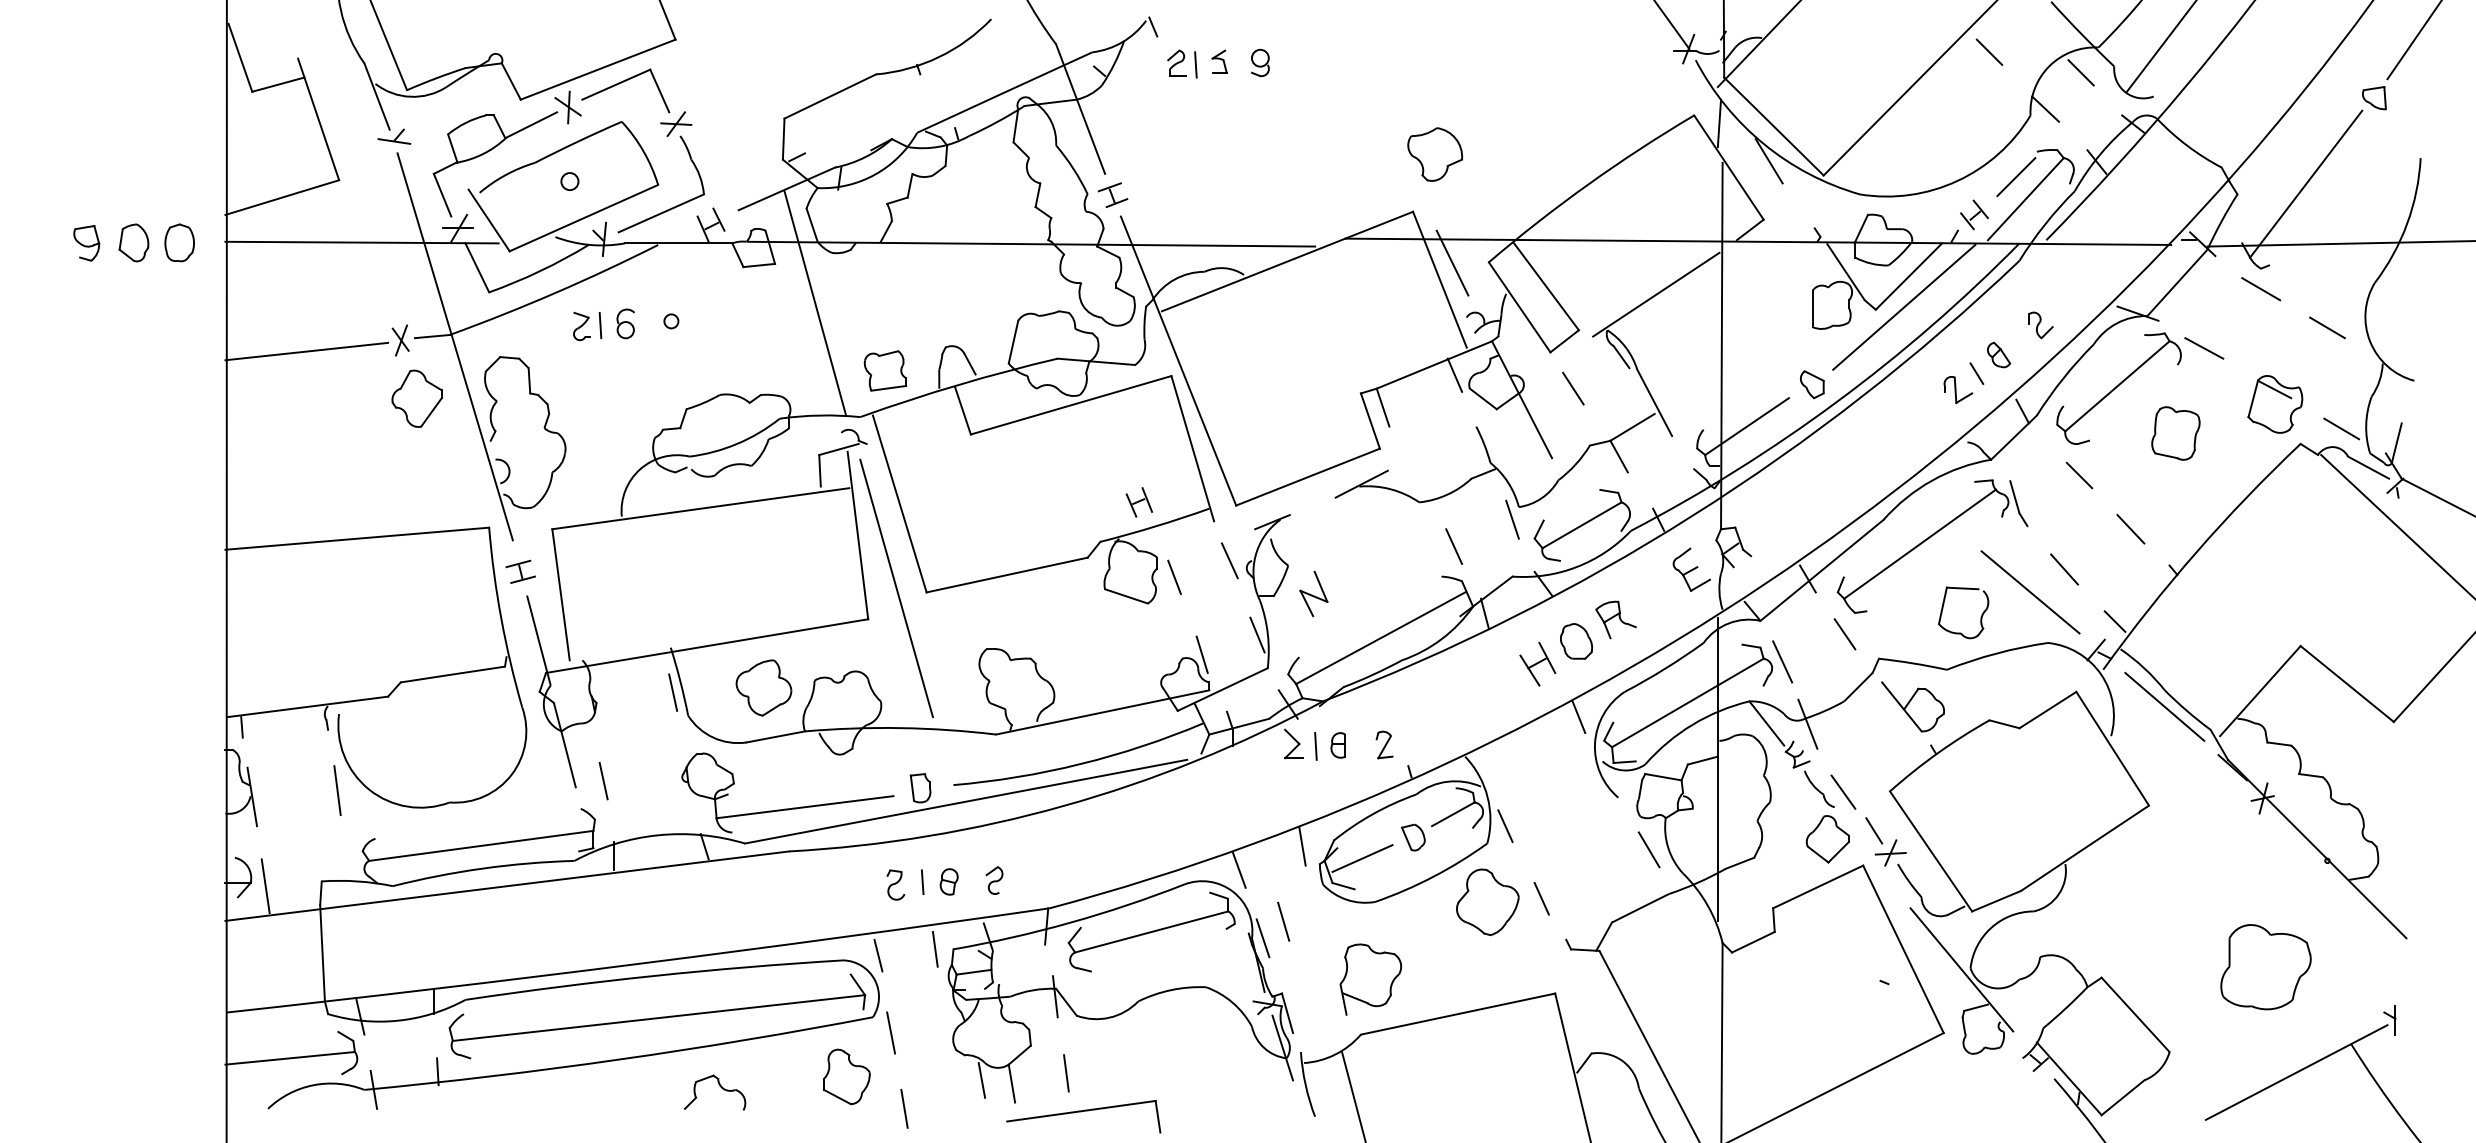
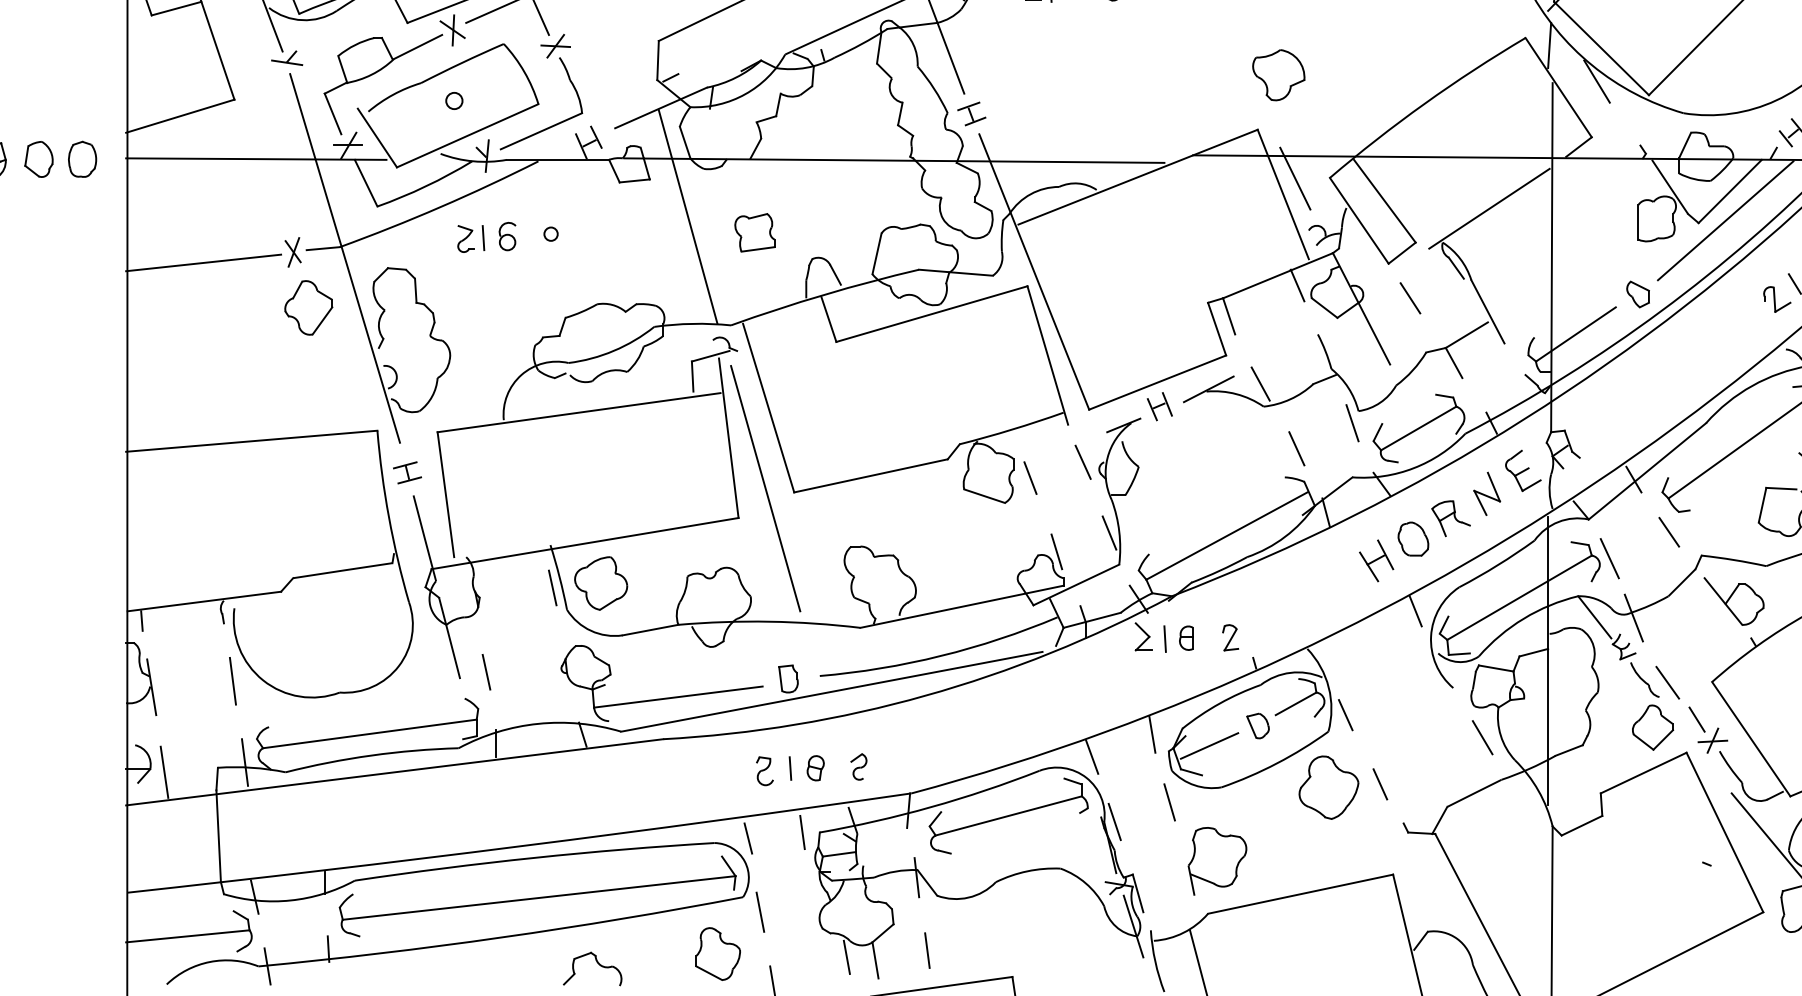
part: (885, 370) -> (755, 232), moved
line: (1415, 478) -> (1260, 383), added
part: (1138, 502) -> (1159, 406), moved
part: (1313, 594) -> (1486, 494), moved
part: (763, 687) -> (600, 583), moved
line: (350, 875) -> (245, 762), added
line: (1283, 921) -> (1169, 802), moved

